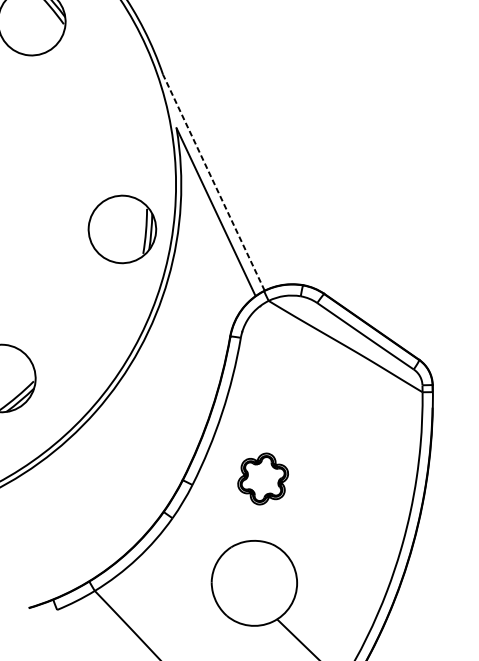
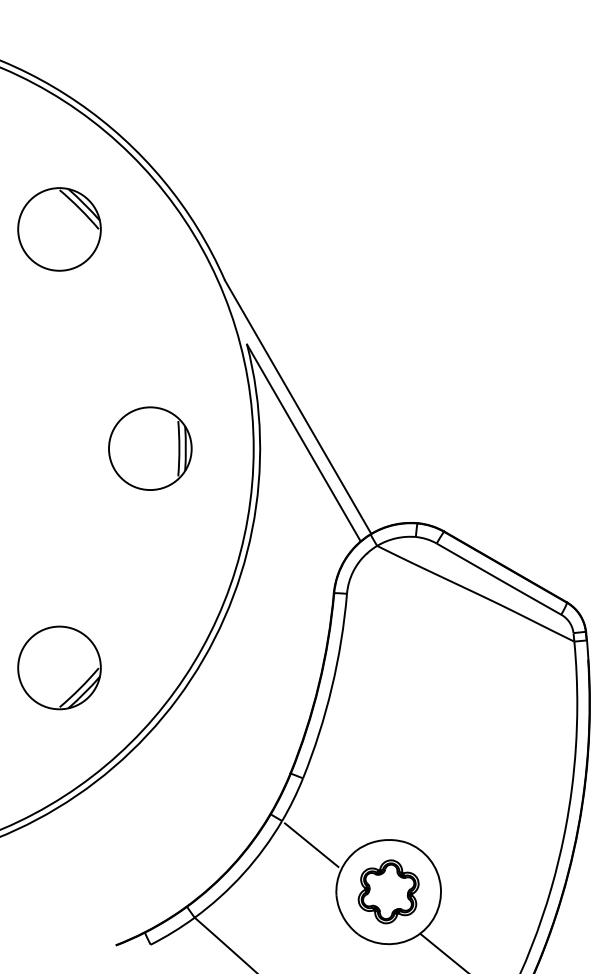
line: (213, 182) -> (297, 406), dashed -> solid
part: (122, 229) -> (150, 448), moved
part: (263, 478) -> (388, 891), moved
line: (194, 539) -> (311, 844), added

